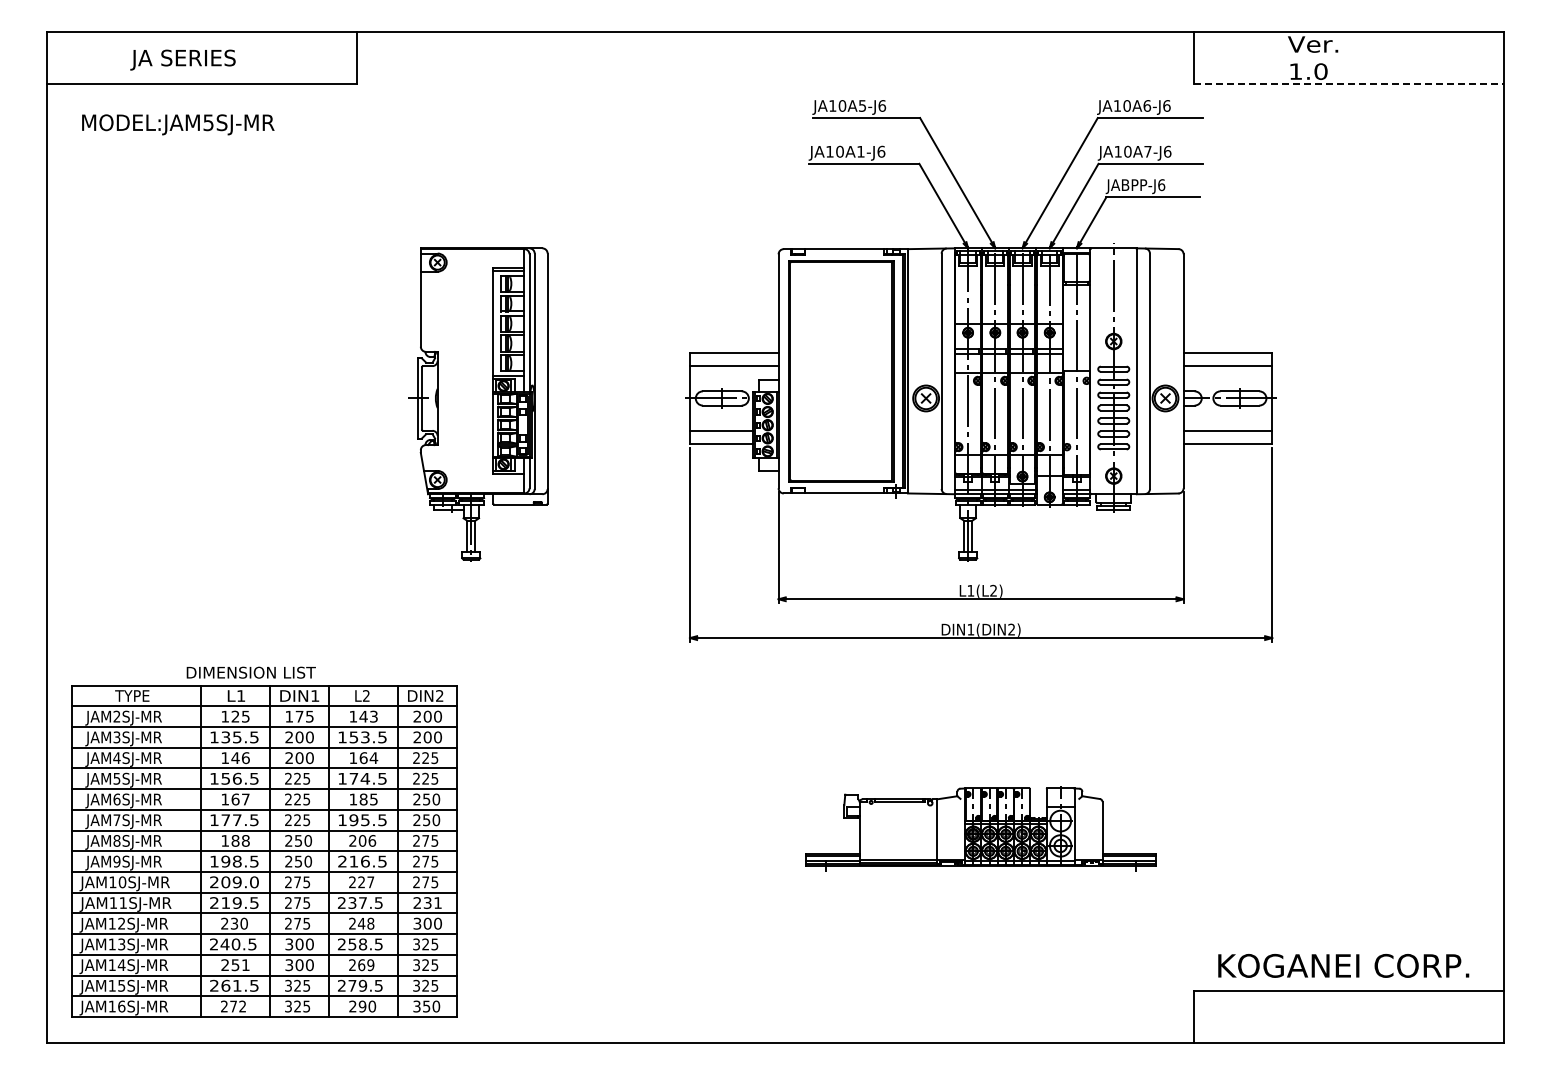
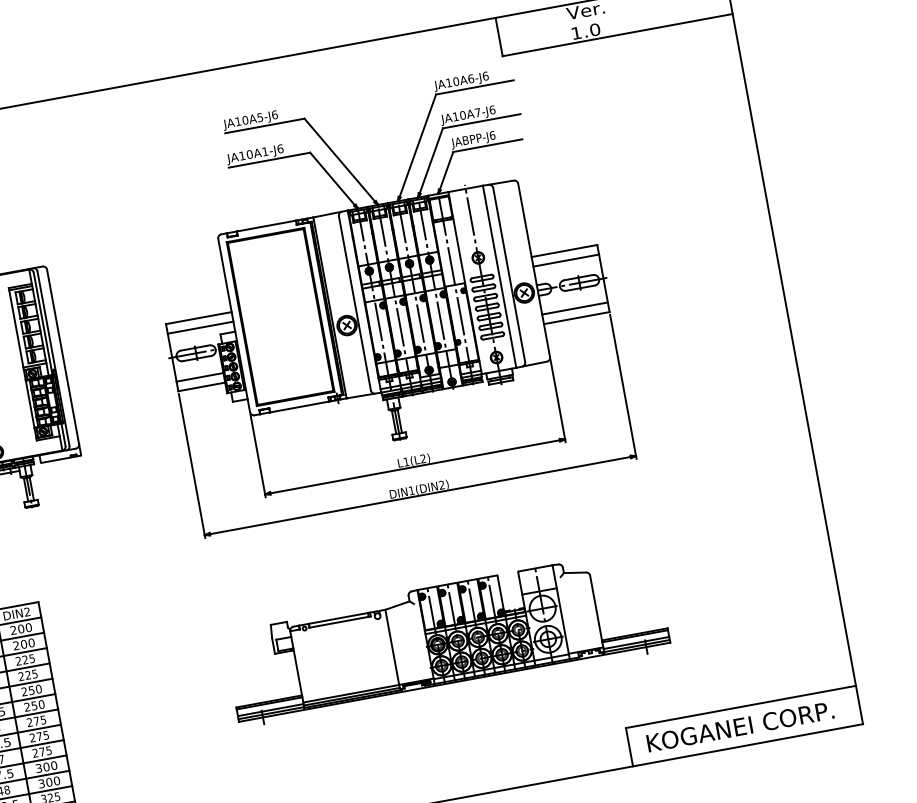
line: (1349, 83) -> (617, 34), dashed -> solid
part: (980, 829) -> (445, 637), size x1.67
text: (427, 902) -> (46, 766), 231 -> 300
text: (1343, 965) -> (740, 726), moved

